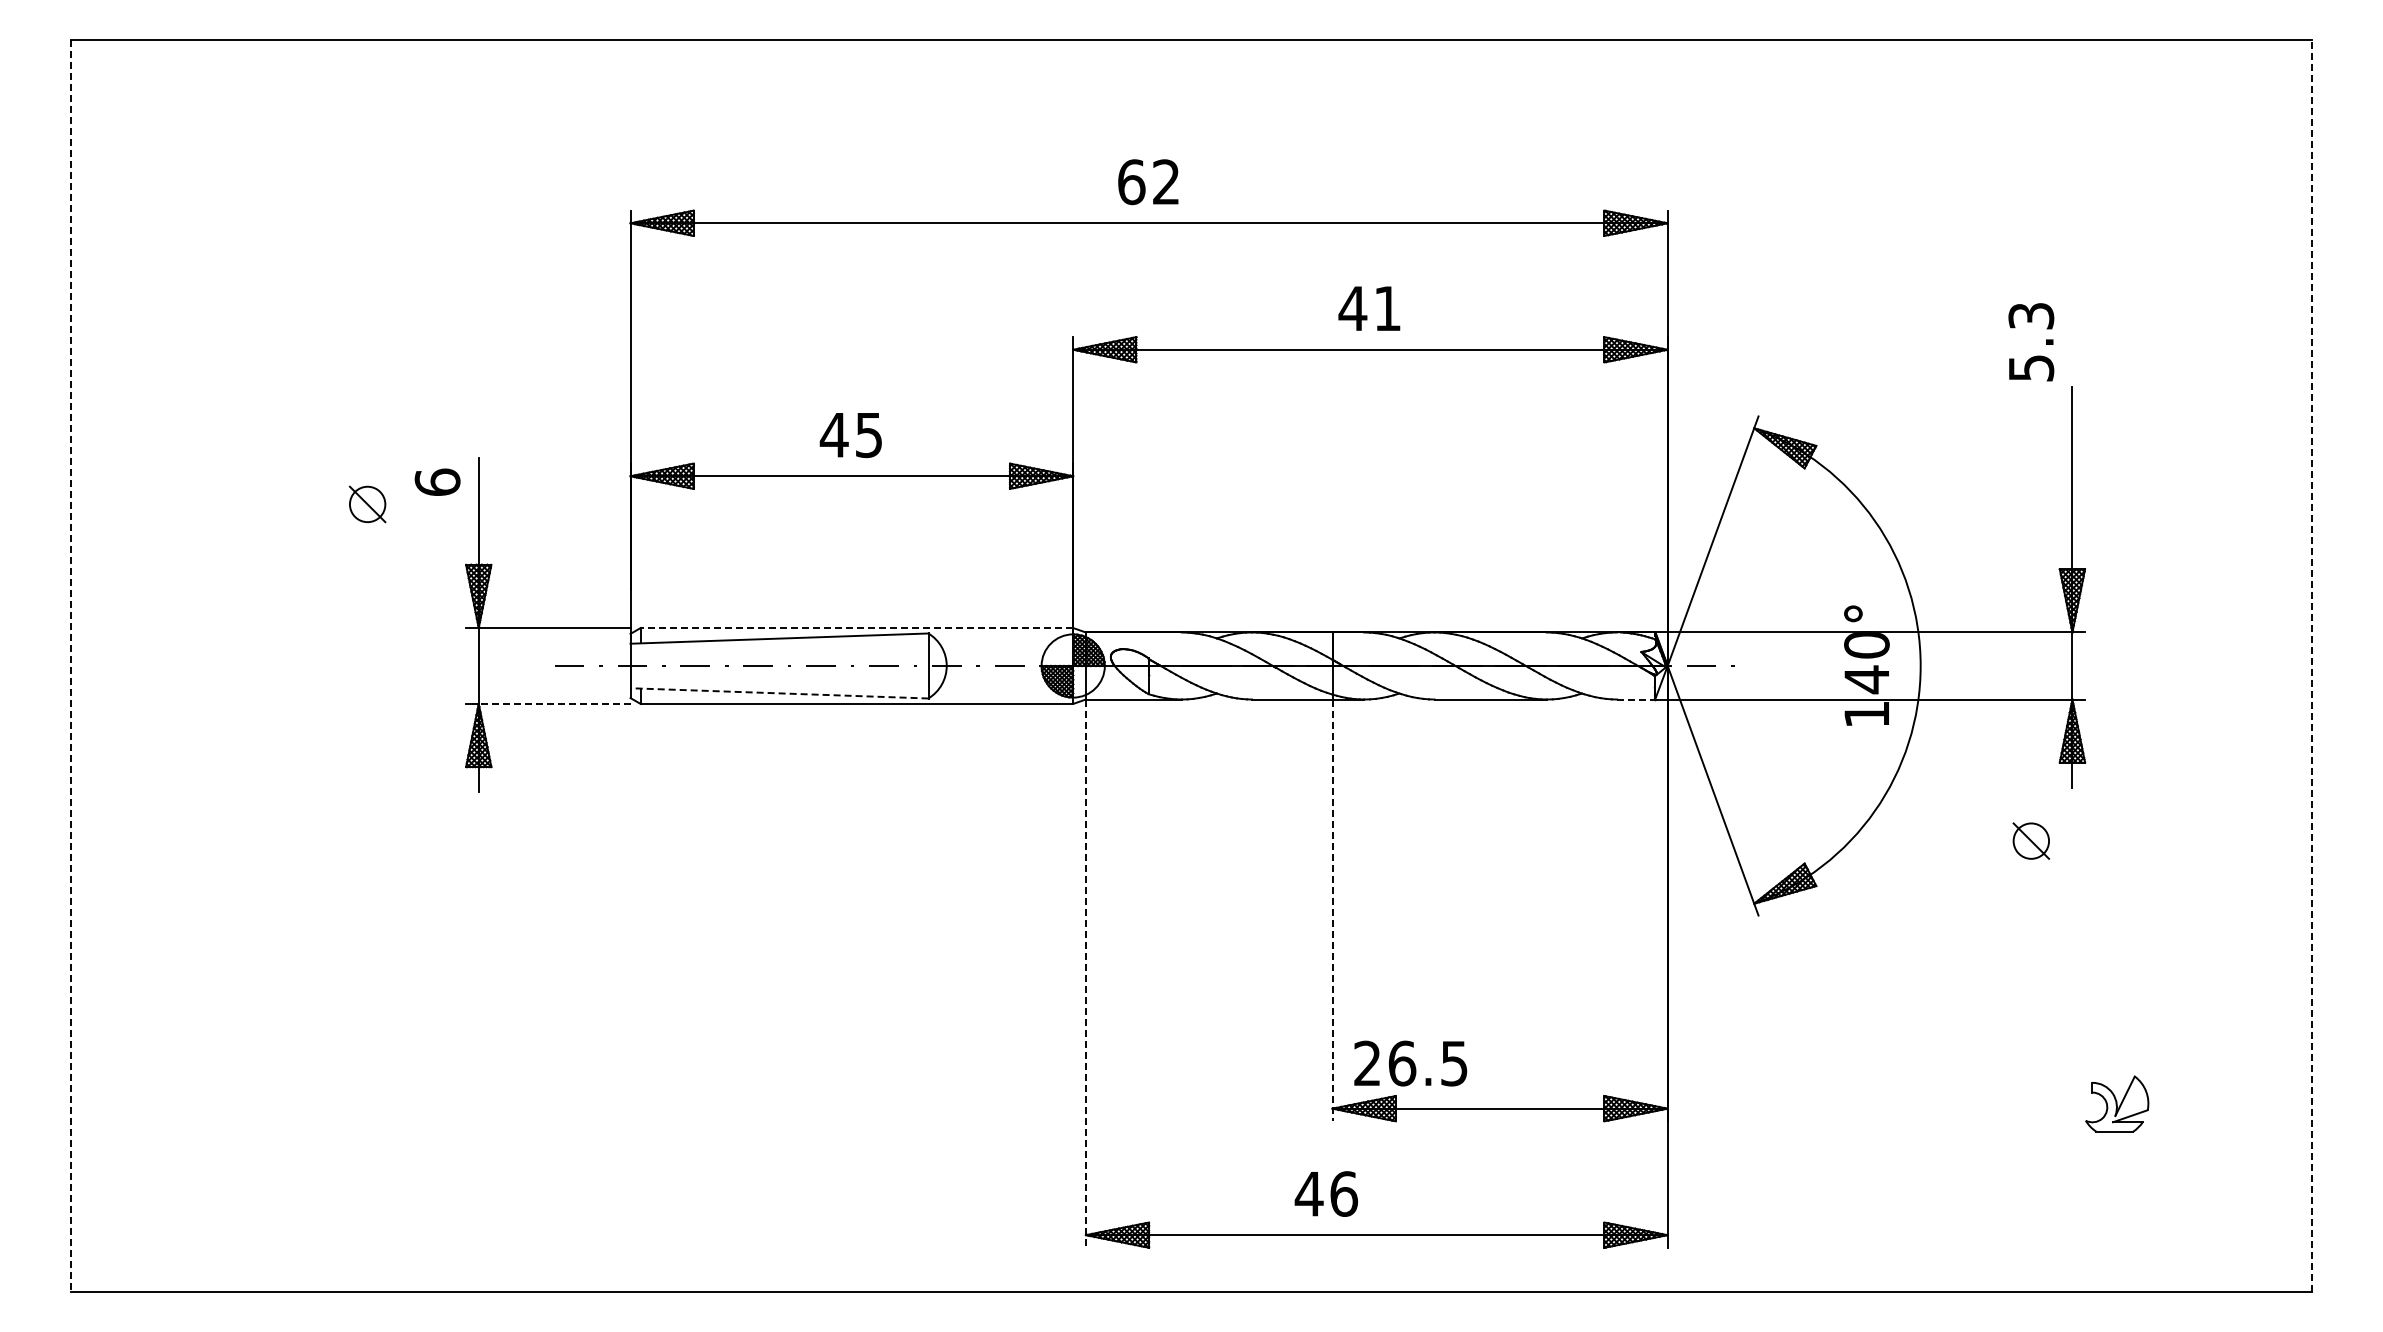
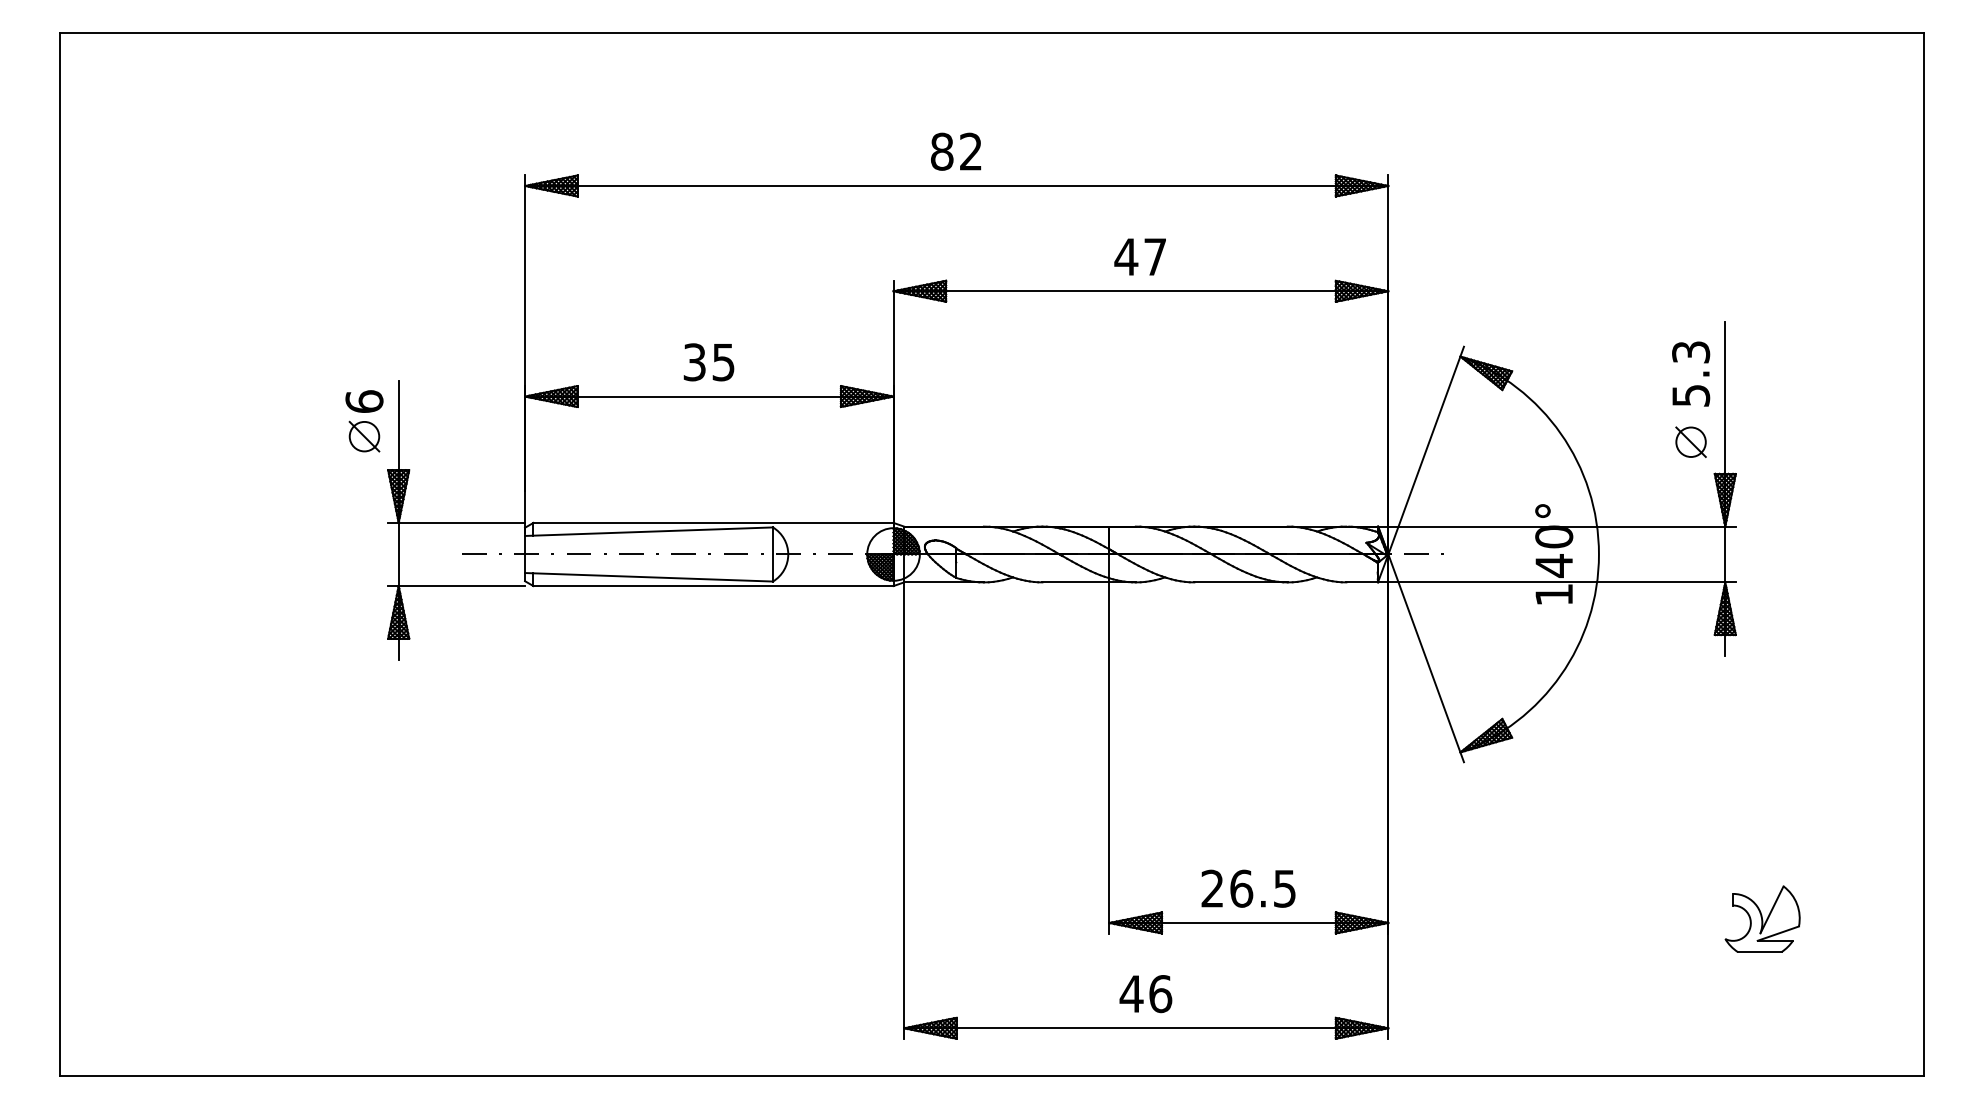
text: (1131, 181) -> (942, 151), 62 -> 82
text: (1387, 308) -> (1155, 256), 41 -> 47
text: (2031, 342) -> (1691, 374), moved
text: (833, 435) -> (694, 362), 45 -> 35
part: (367, 504) -> (364, 436), moved
line: (856, 628) -> (713, 523), dashed -> solid
line: (2311, 665) -> (1924, 554), dashed -> solid
line: (71, 666) -> (59, 554), dashed -> solid
line: (779, 693) -> (649, 577), dashed -> solid
line: (1636, 699) -> (1362, 582), dashed -> solid
line: (554, 703) -> (461, 585), dashed -> solid
part: (2031, 840) -> (1691, 441), moved
line: (1332, 910) -> (1109, 758), dashed -> solid
line: (1085, 974) -> (903, 811), dashed -> solid
text: (1410, 1063) -> (1248, 888), moved
part: (2116, 1103) -> (1761, 918), size x1.43
text: (1325, 1193) -> (1145, 993), moved

